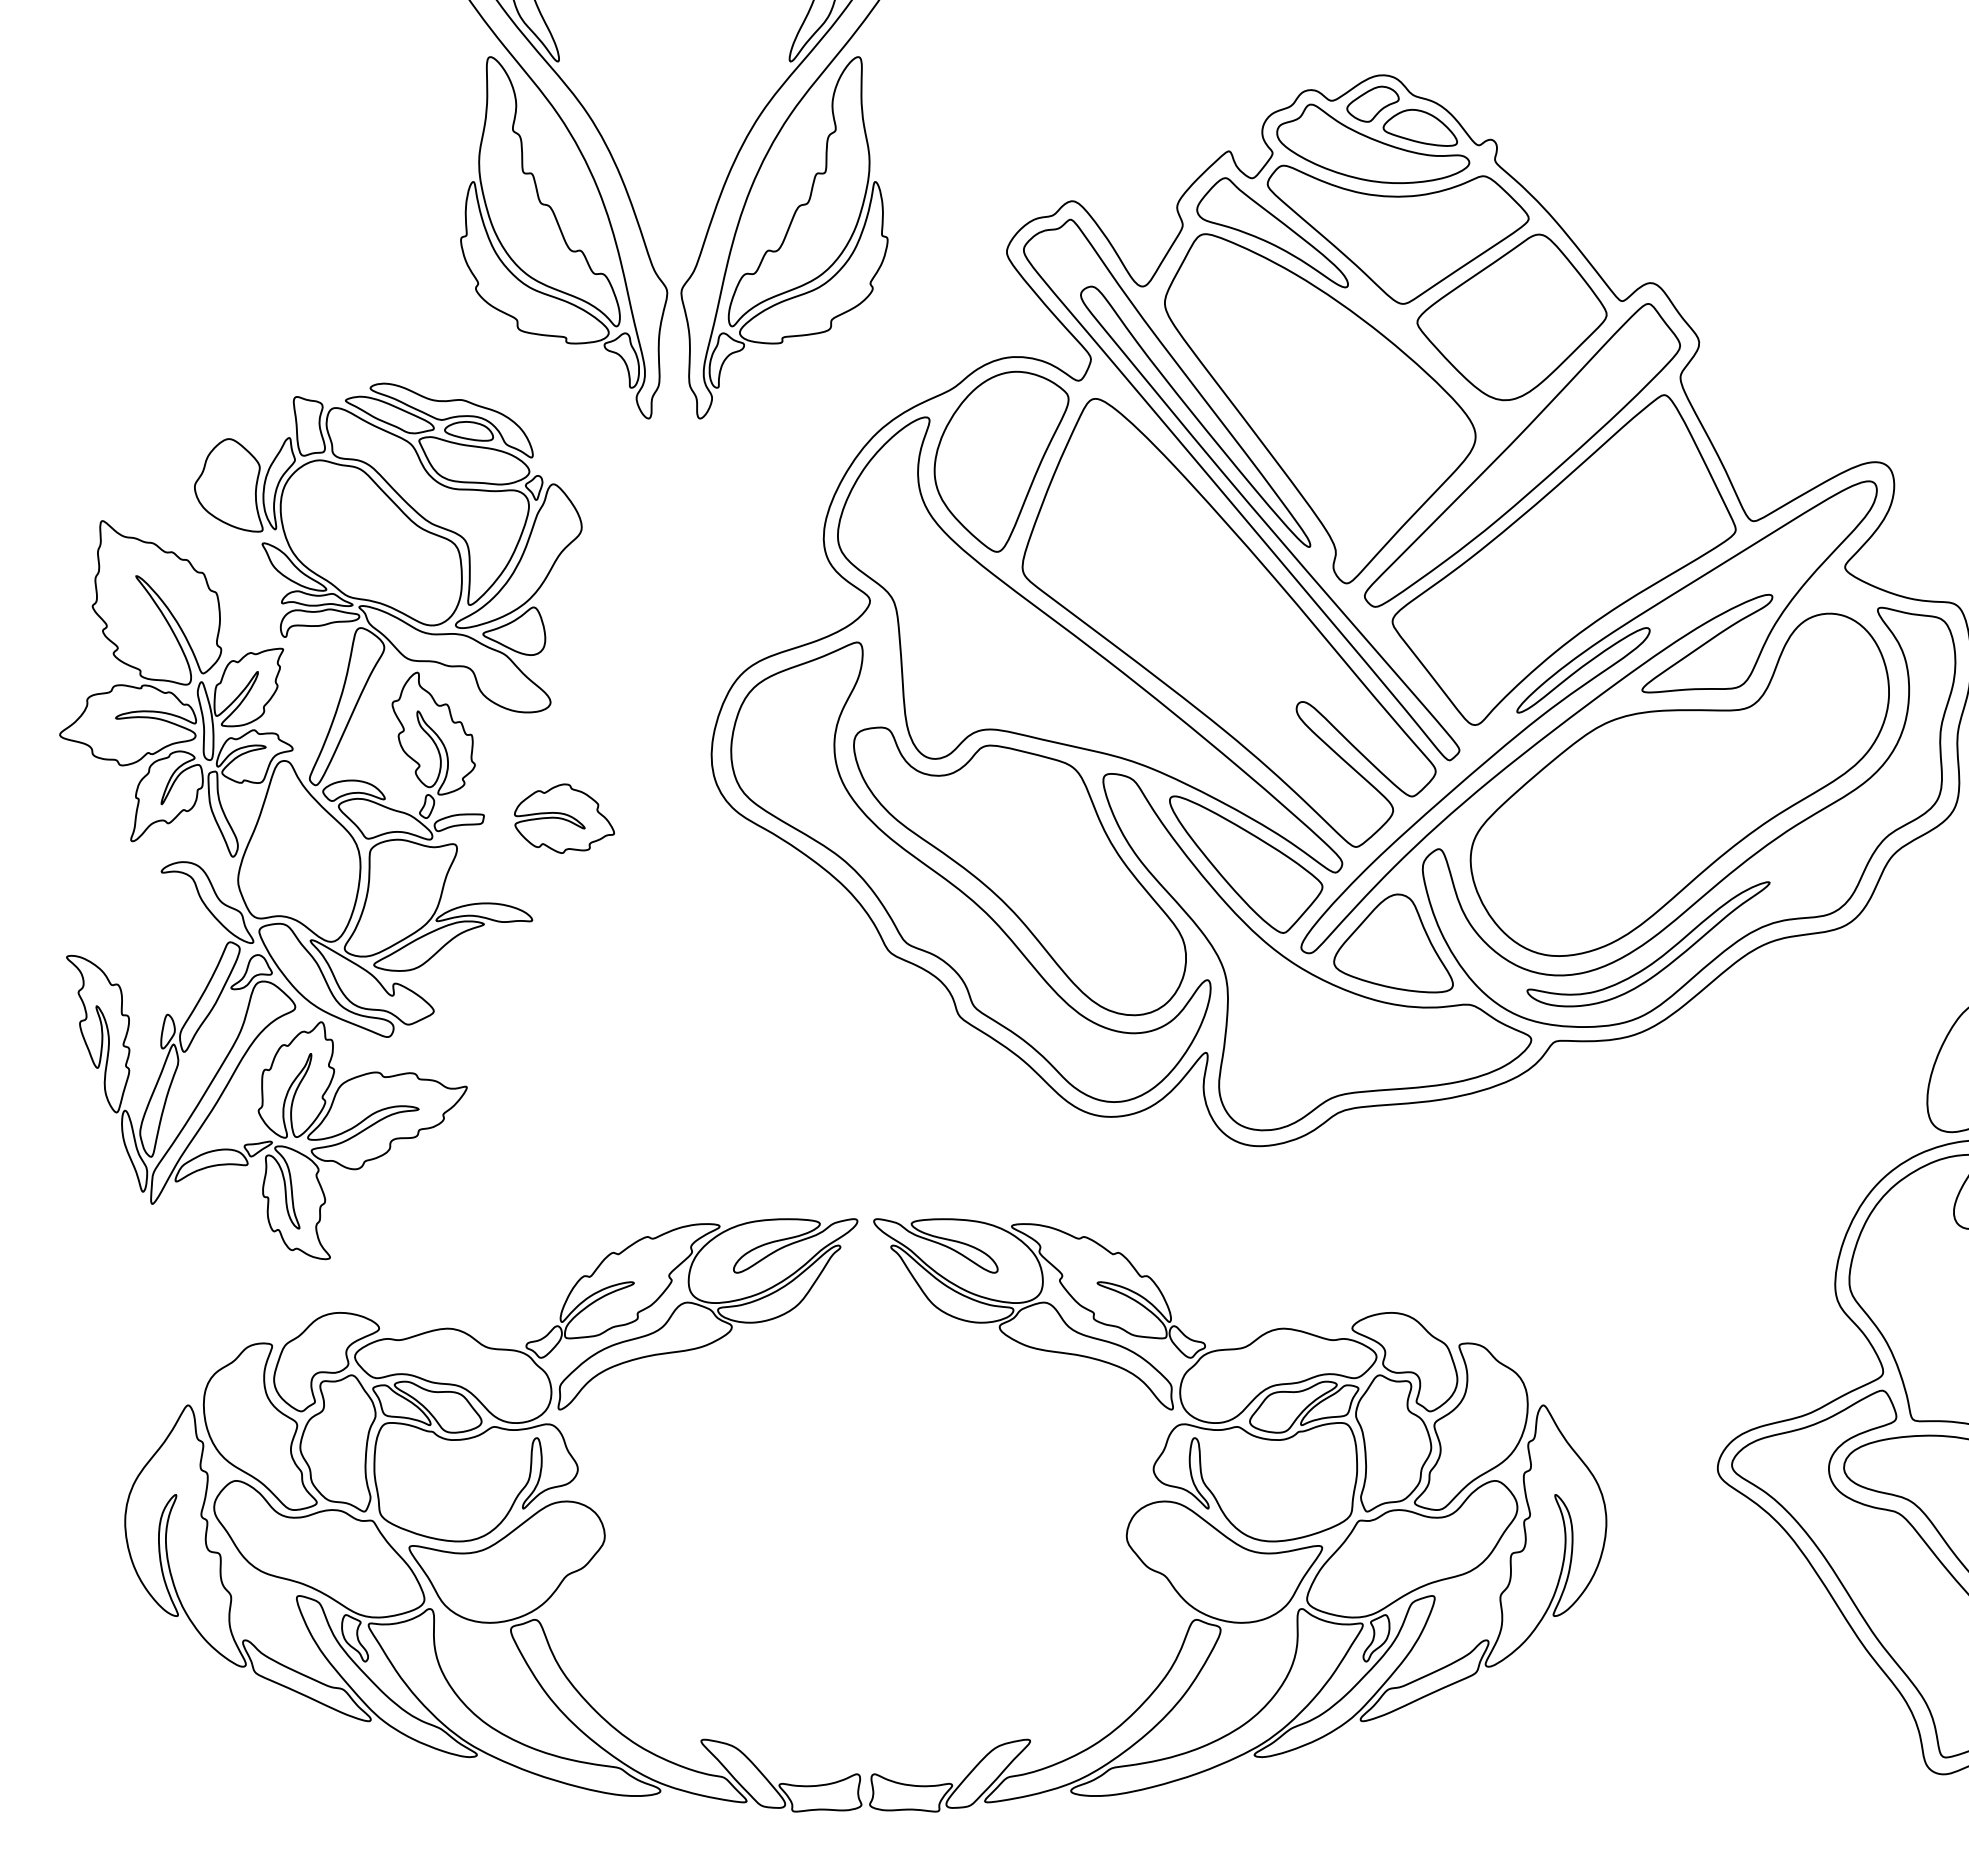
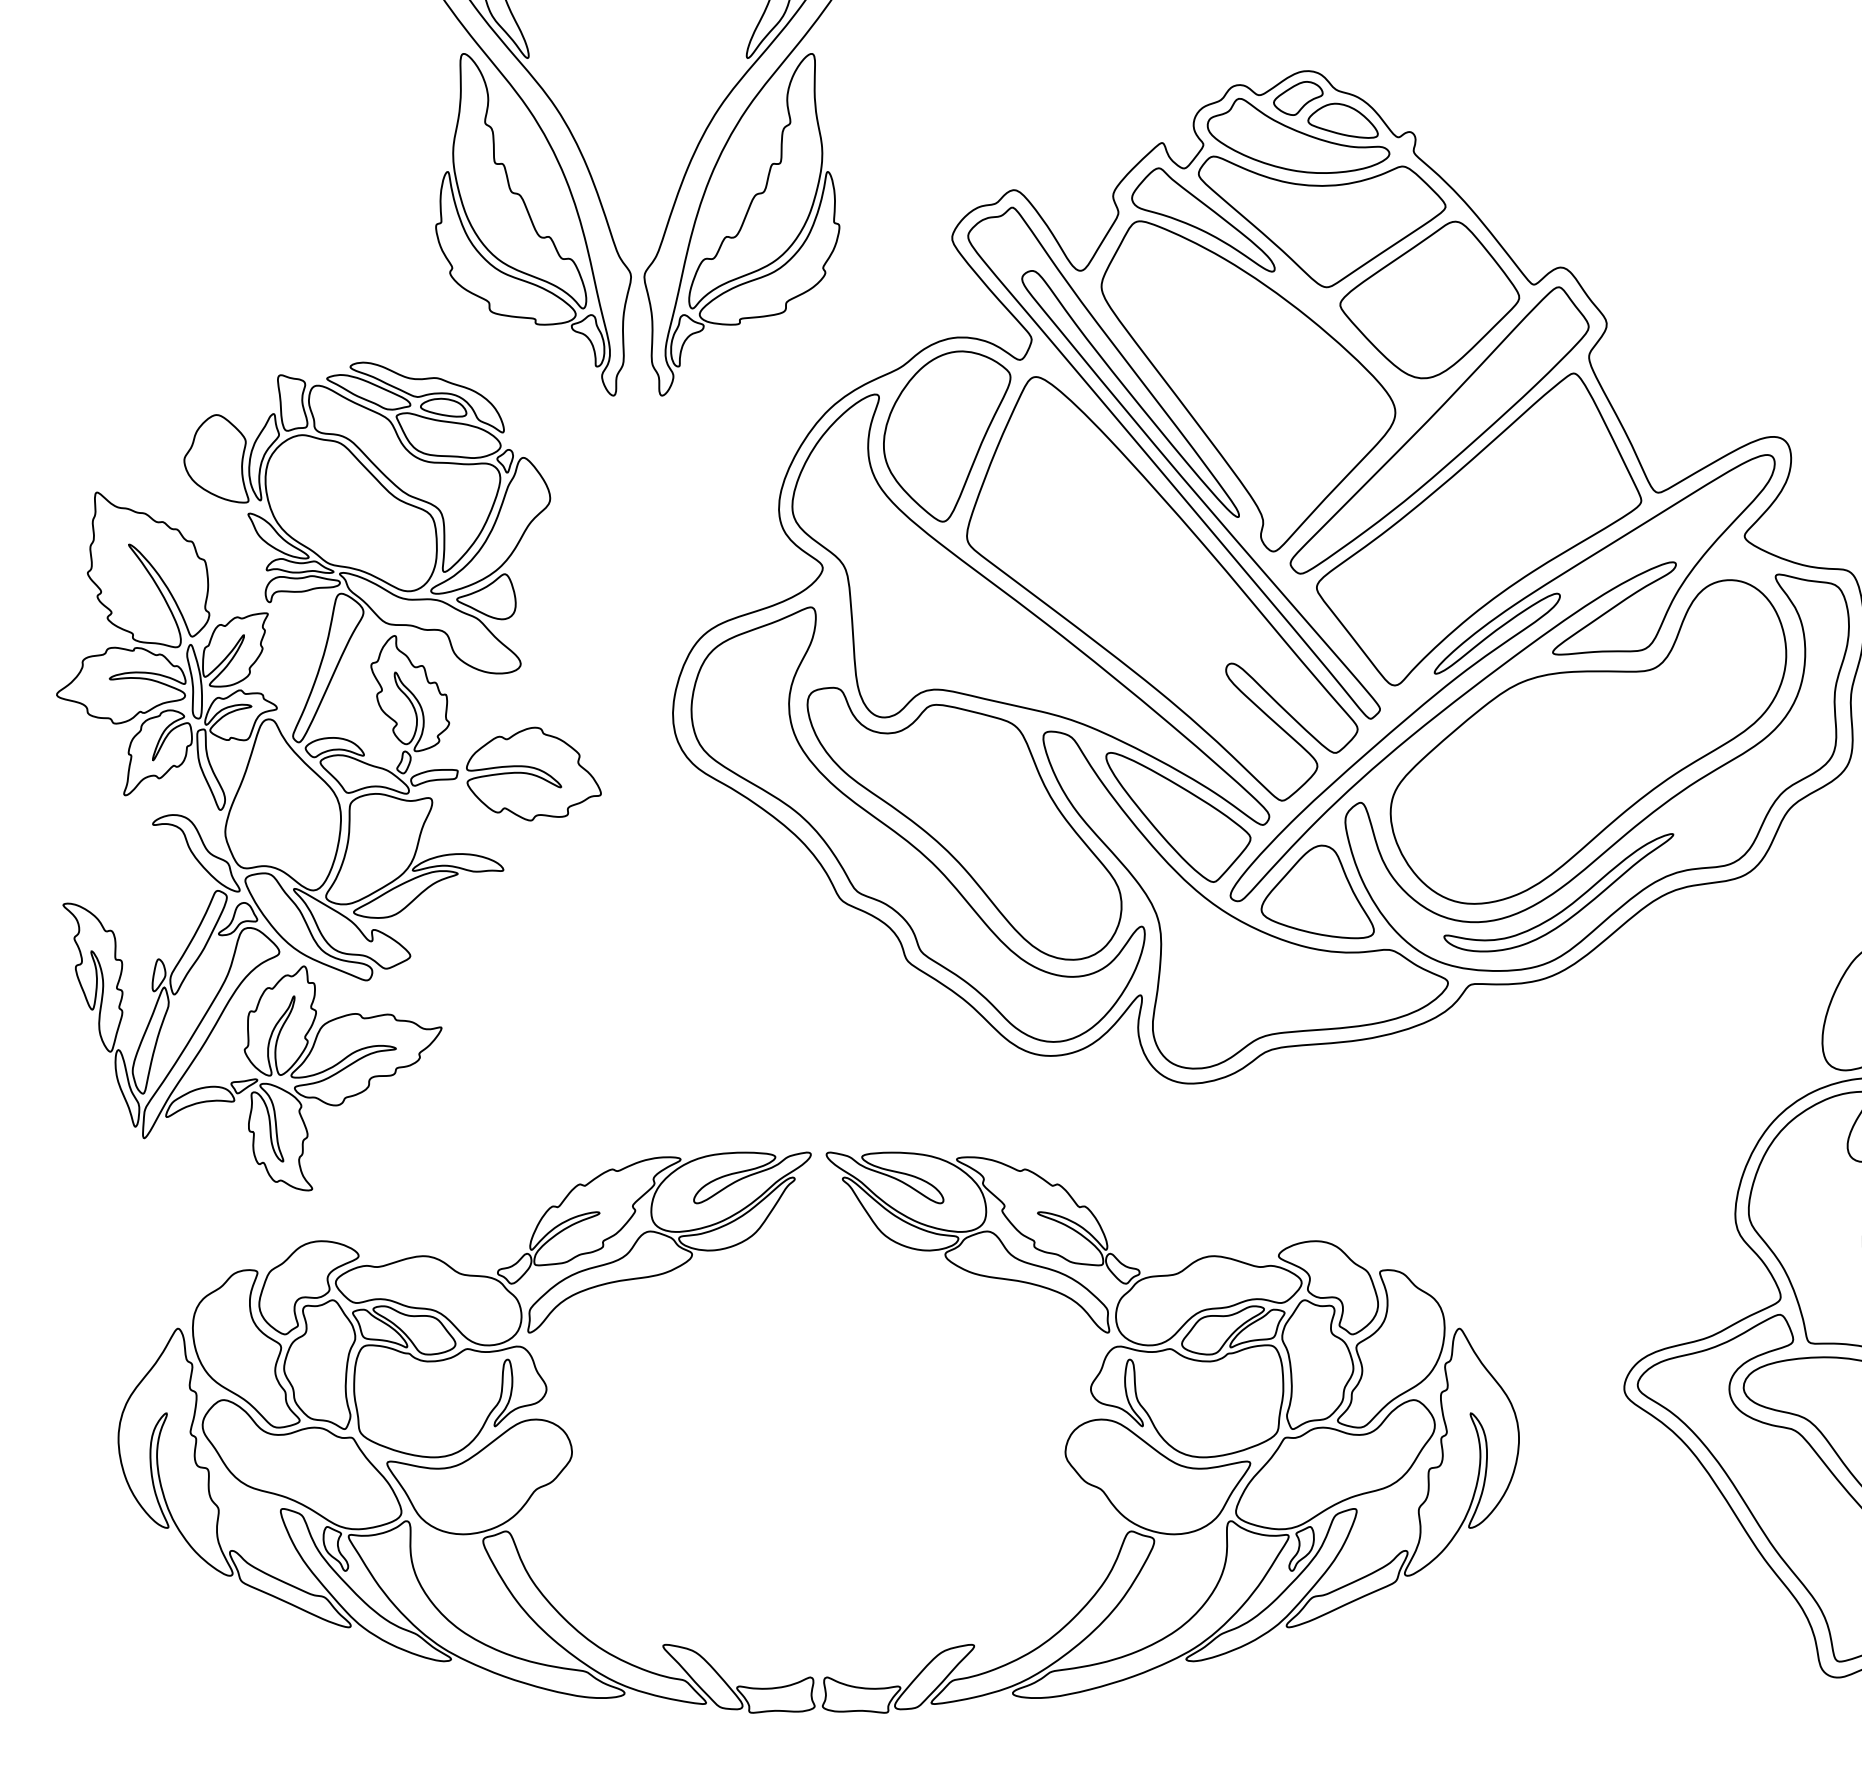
part: (564, 818) -> (533, 773), size x1.43

